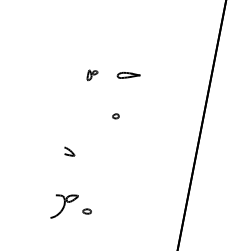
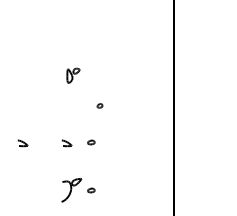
part: (92, 75) -> (73, 75), size x1.6
part: (128, 75) -> (103, 69), removed
part: (18, 142) -> (22, 143), added
part: (98, 156) -> (91, 142), added

